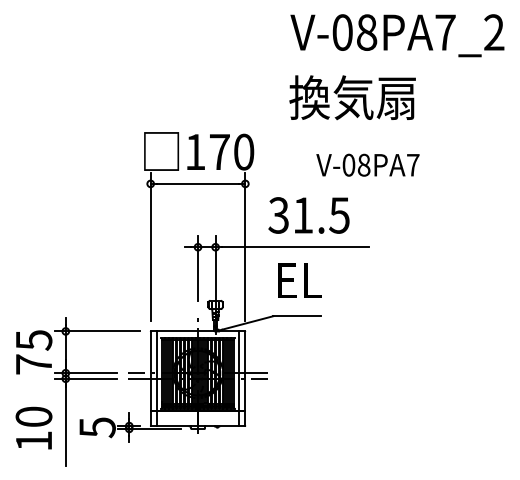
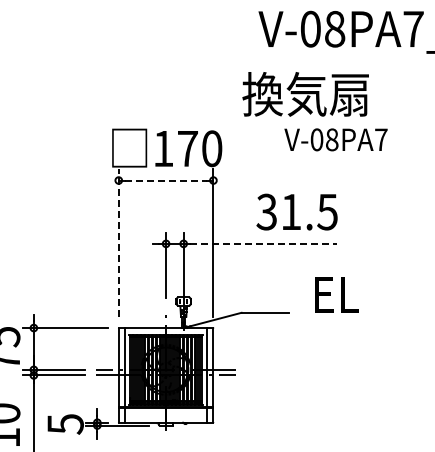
text: (352, 97) -> (305, 94), moved
text: (367, 164) -> (335, 139), moved
line: (198, 183) -> (166, 180), solid -> dashed
text: (308, 215) -> (296, 212), moved
line: (150, 246) -> (118, 243), solid -> dashed
line: (296, 247) -> (264, 244), solid -> dashed
text: (299, 280) -> (336, 295), moved

